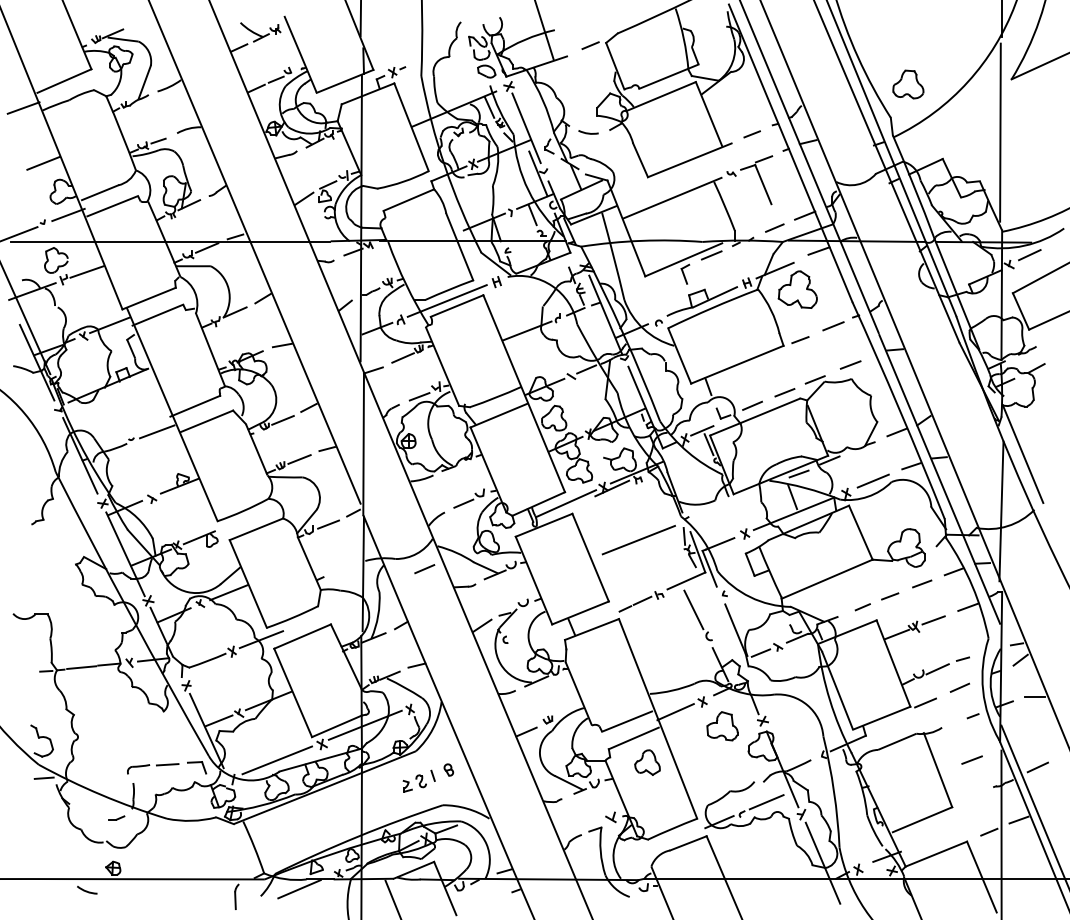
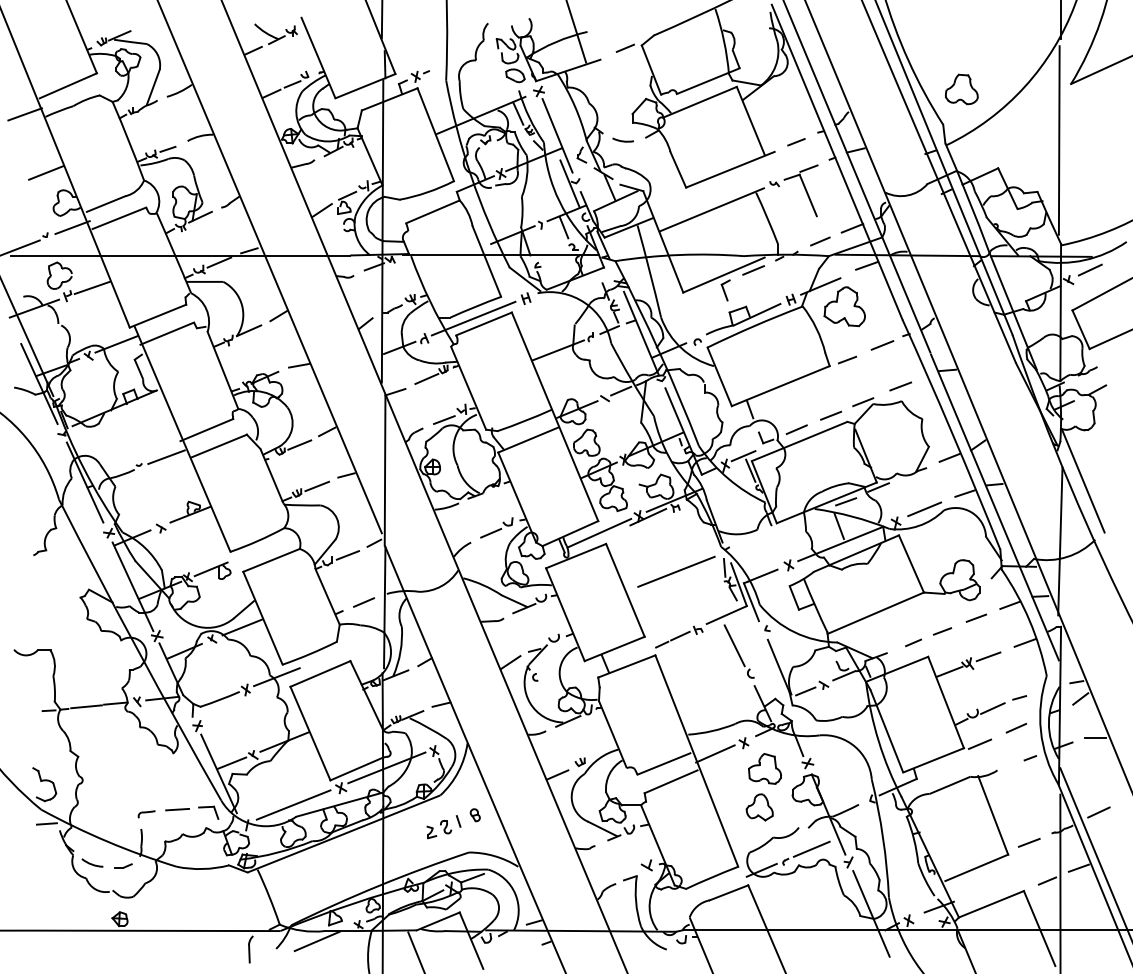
line: (424, 569) -> (363, 602), moved
line: (971, 759) -> (1028, 842), moved
part: (647, 762) -> (759, 807), moved
part: (138, 768) -> (146, 813), size x0.71
arc: (87, 890) -> (92, 863), moved

